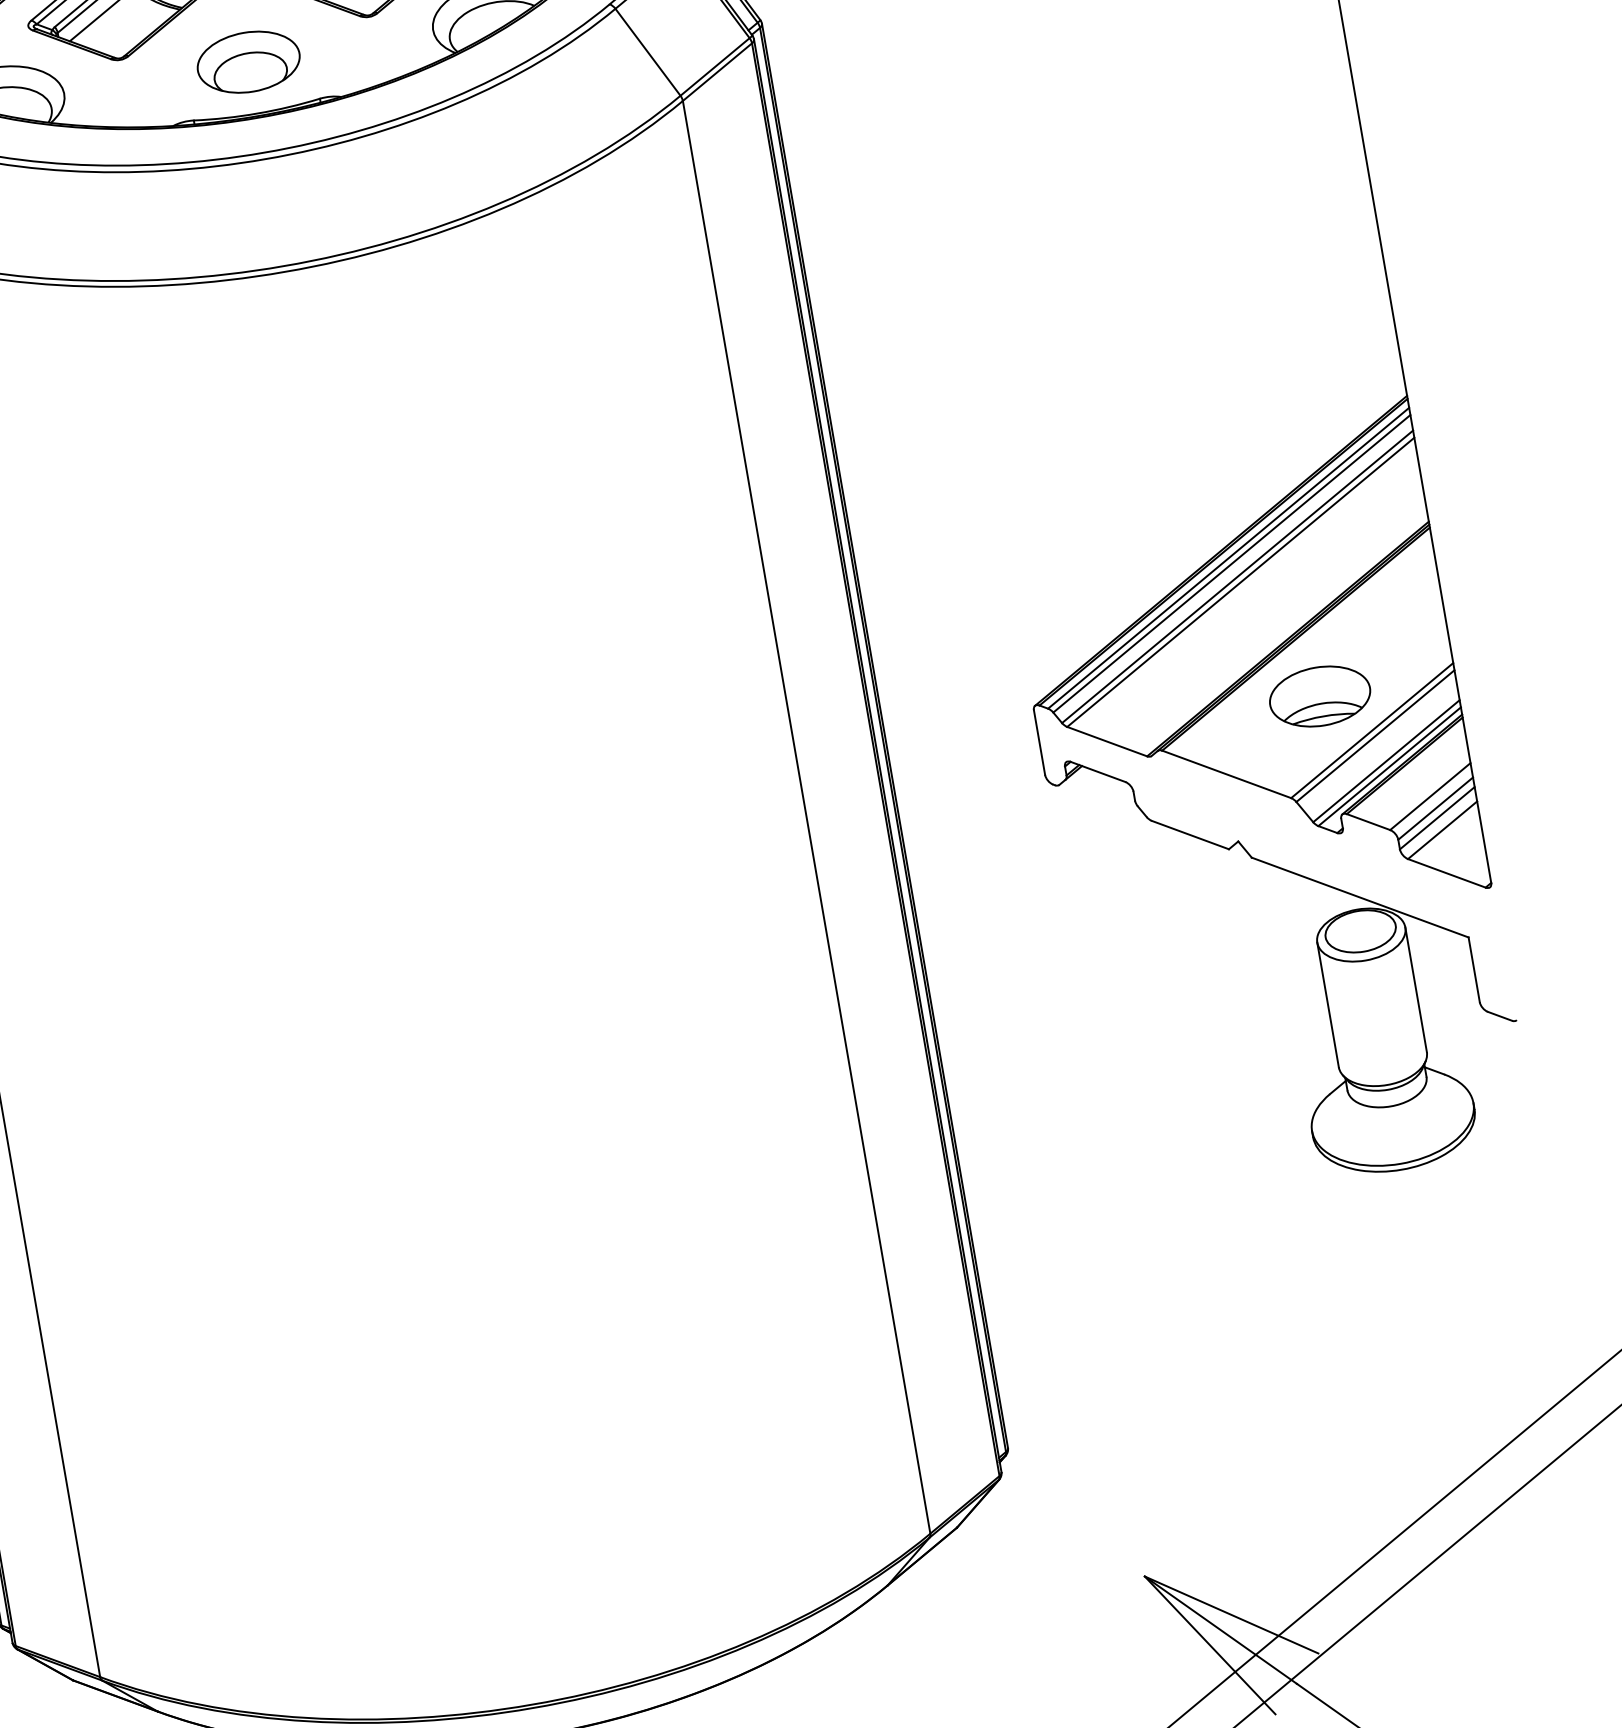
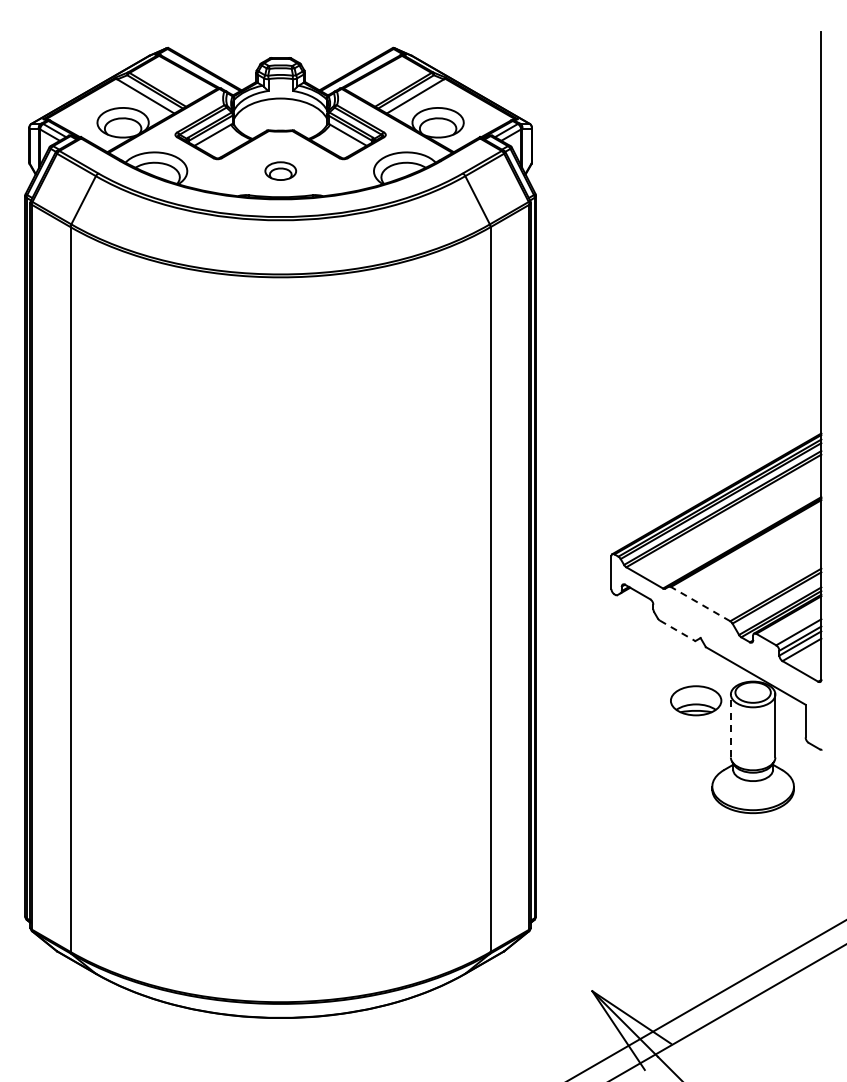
part: (248, 60) -> (280, 170), size x0.6
part: (1320, 695) -> (696, 700), moved
line: (1226, 773) -> (700, 603), solid -> dashed
line: (1192, 836) -> (678, 631), solid -> dashed
line: (1327, 1004) -> (730, 725), solid -> dashed

